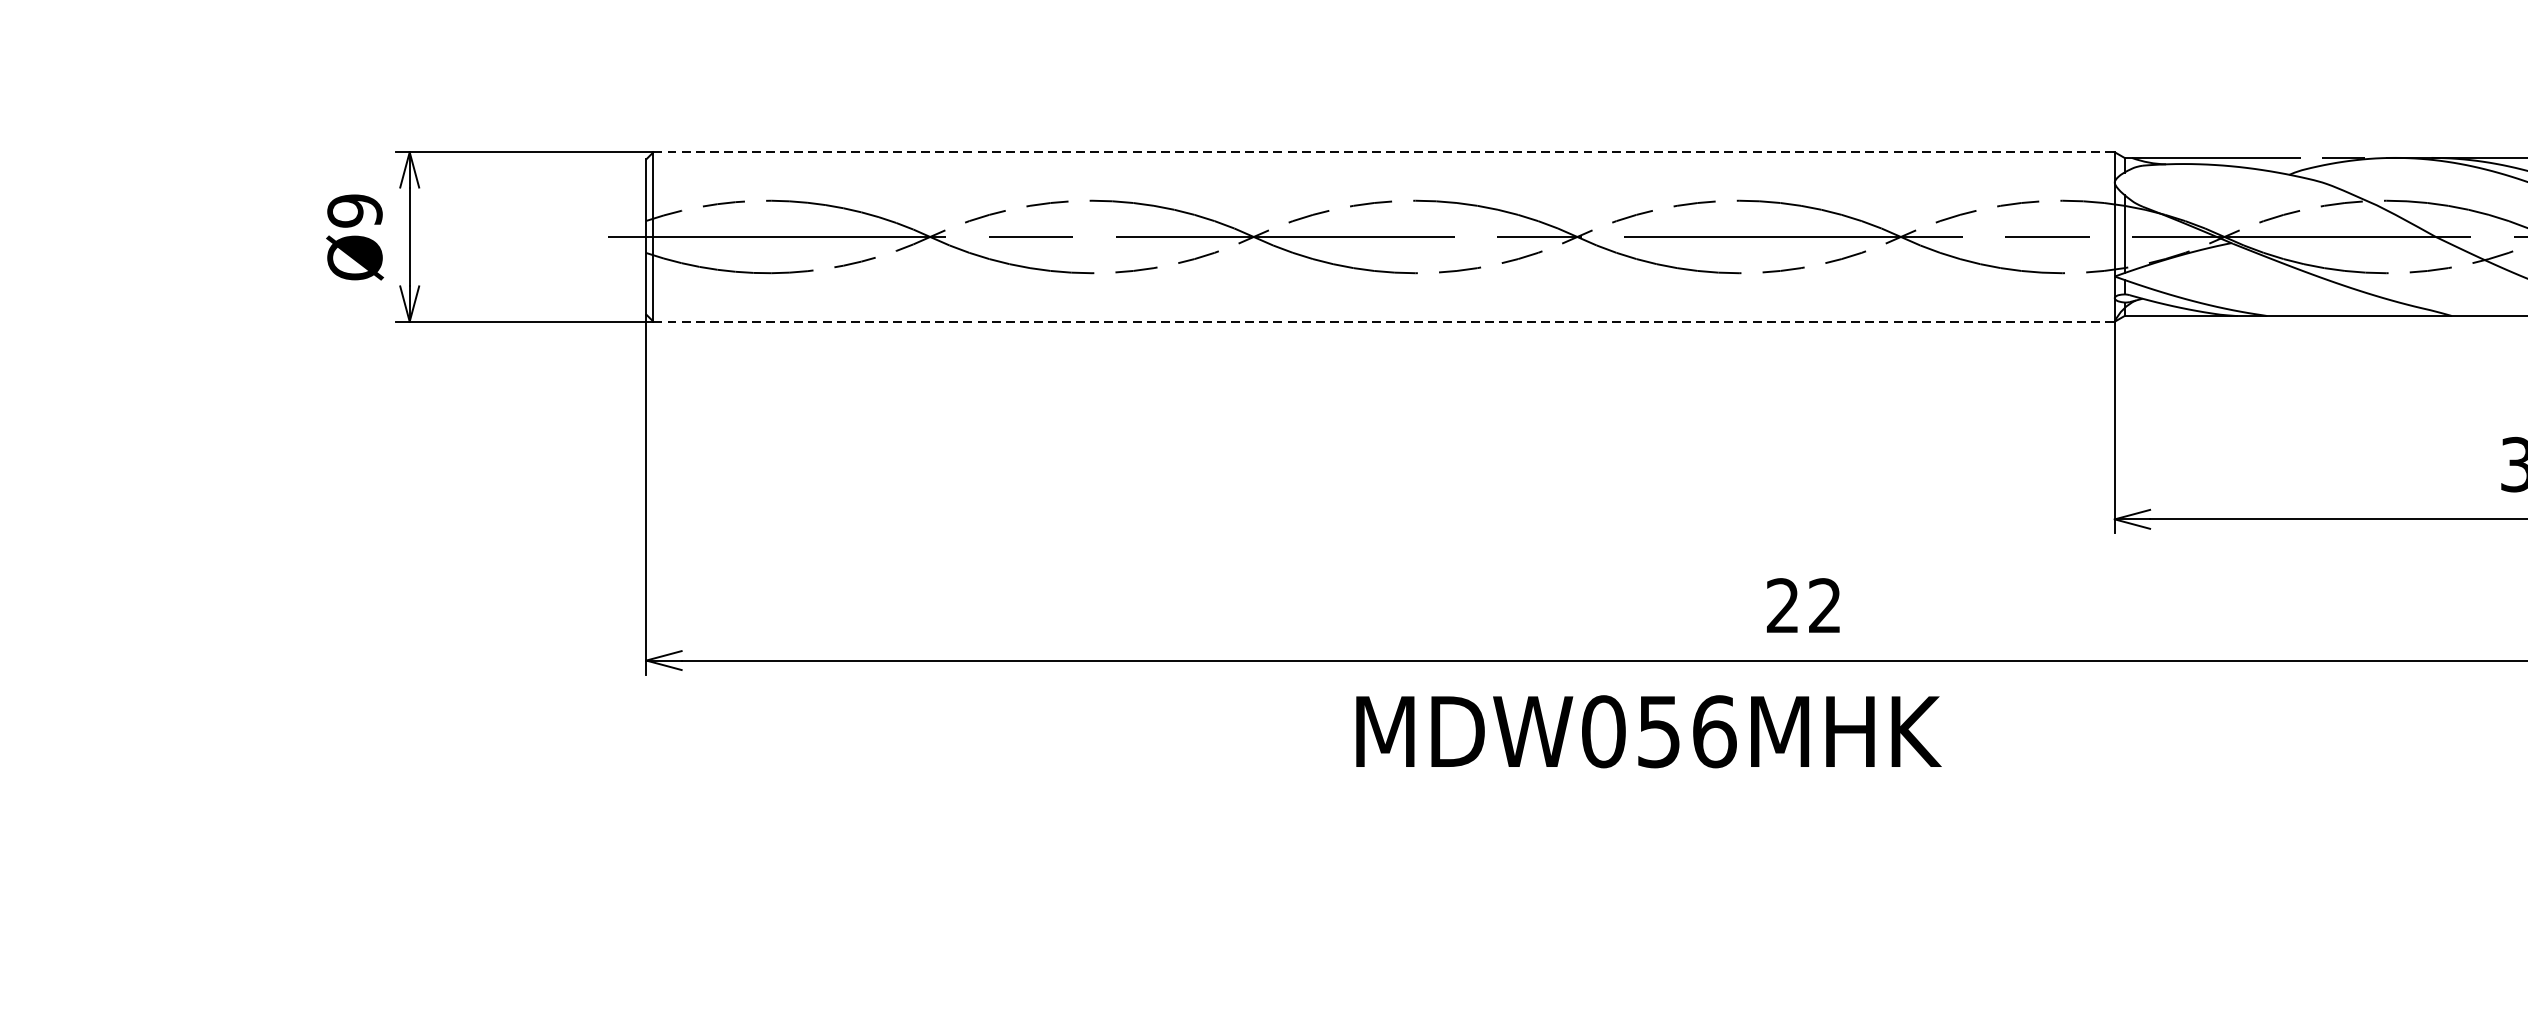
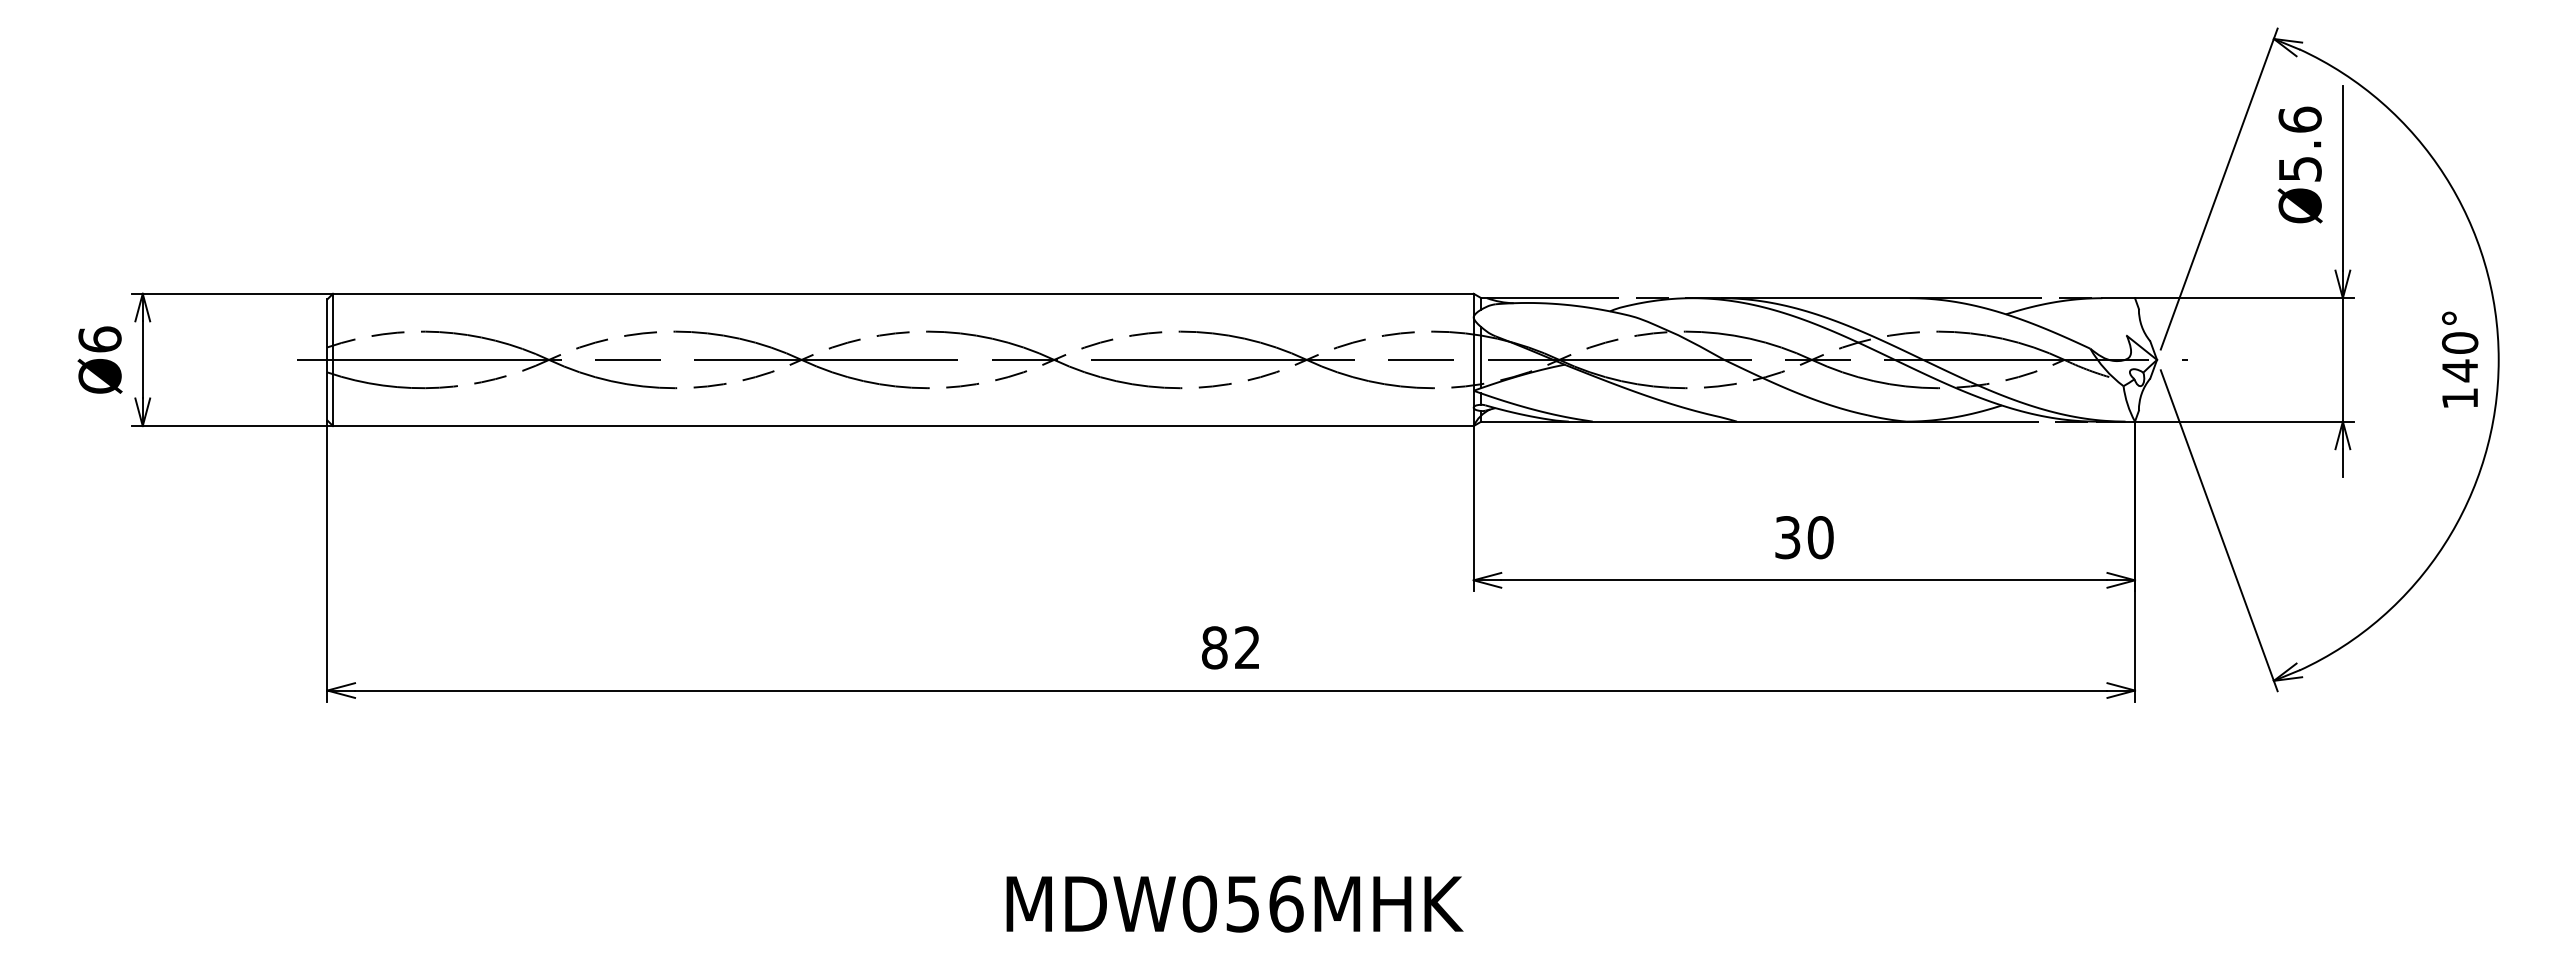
line: (1384, 151) -> (903, 293), dashed -> solid
text: (354, 210) -> (99, 339), Ø9 -> Ø6
line: (1384, 322) -> (903, 426), dashed -> solid
text: (1782, 605) -> (1214, 647), 22 -> 82
text: (1648, 730) -> (1234, 903), moved

